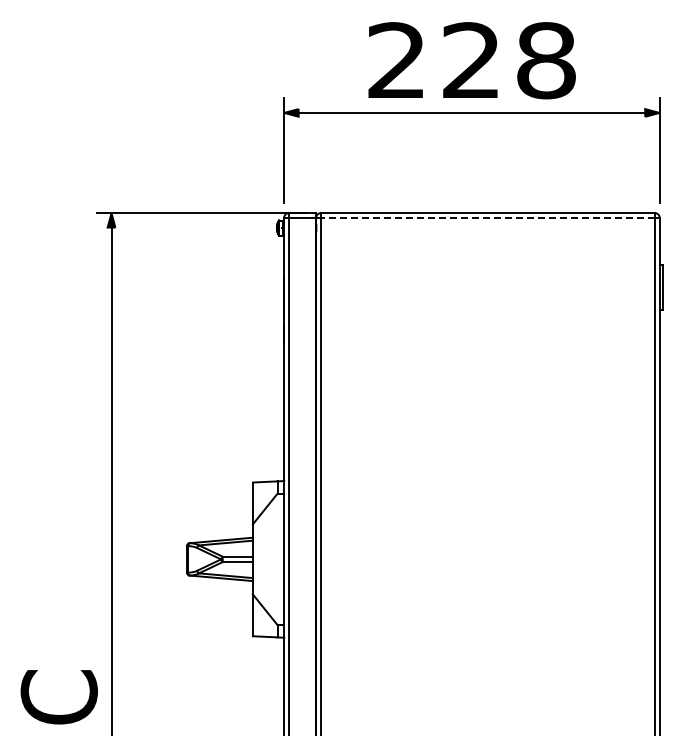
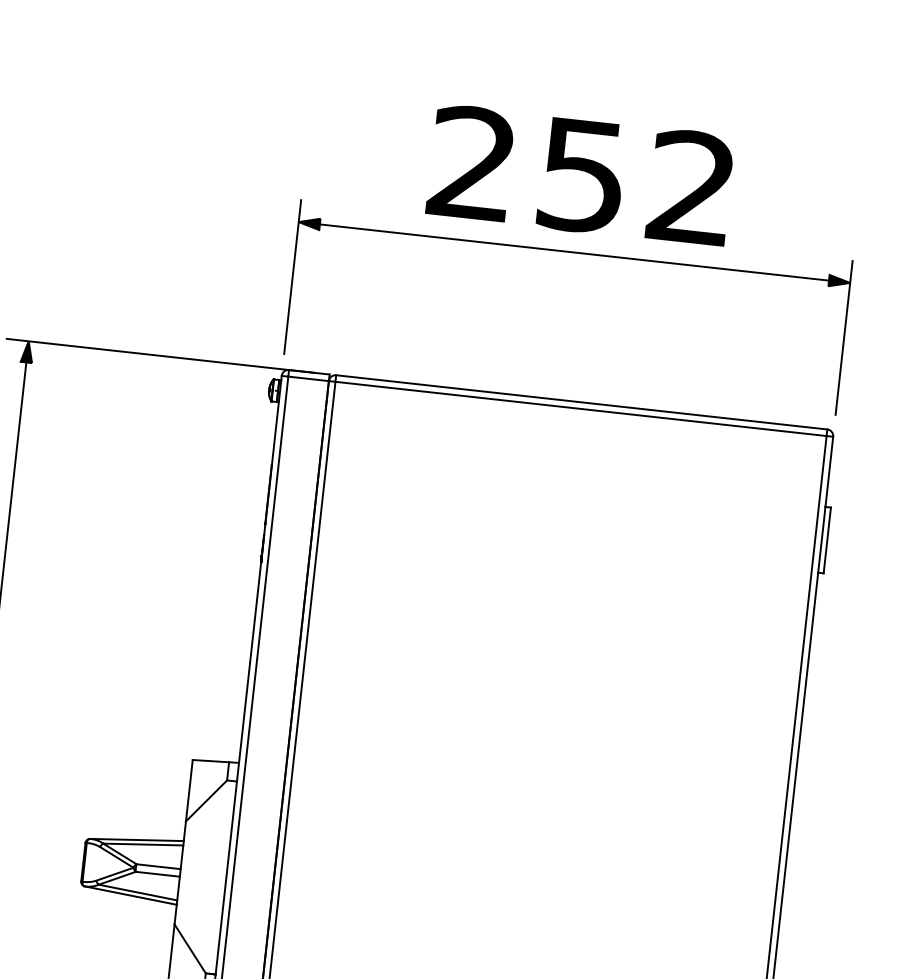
text: (509, 60) -> (638, 181), 228 -> 252
line: (487, 217) -> (580, 408), dashed -> solid

